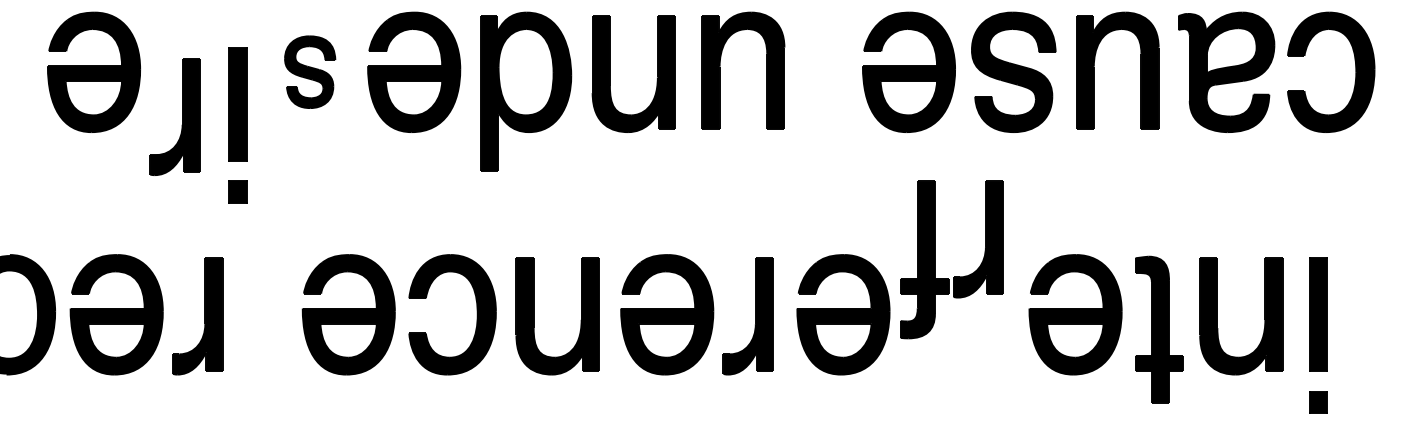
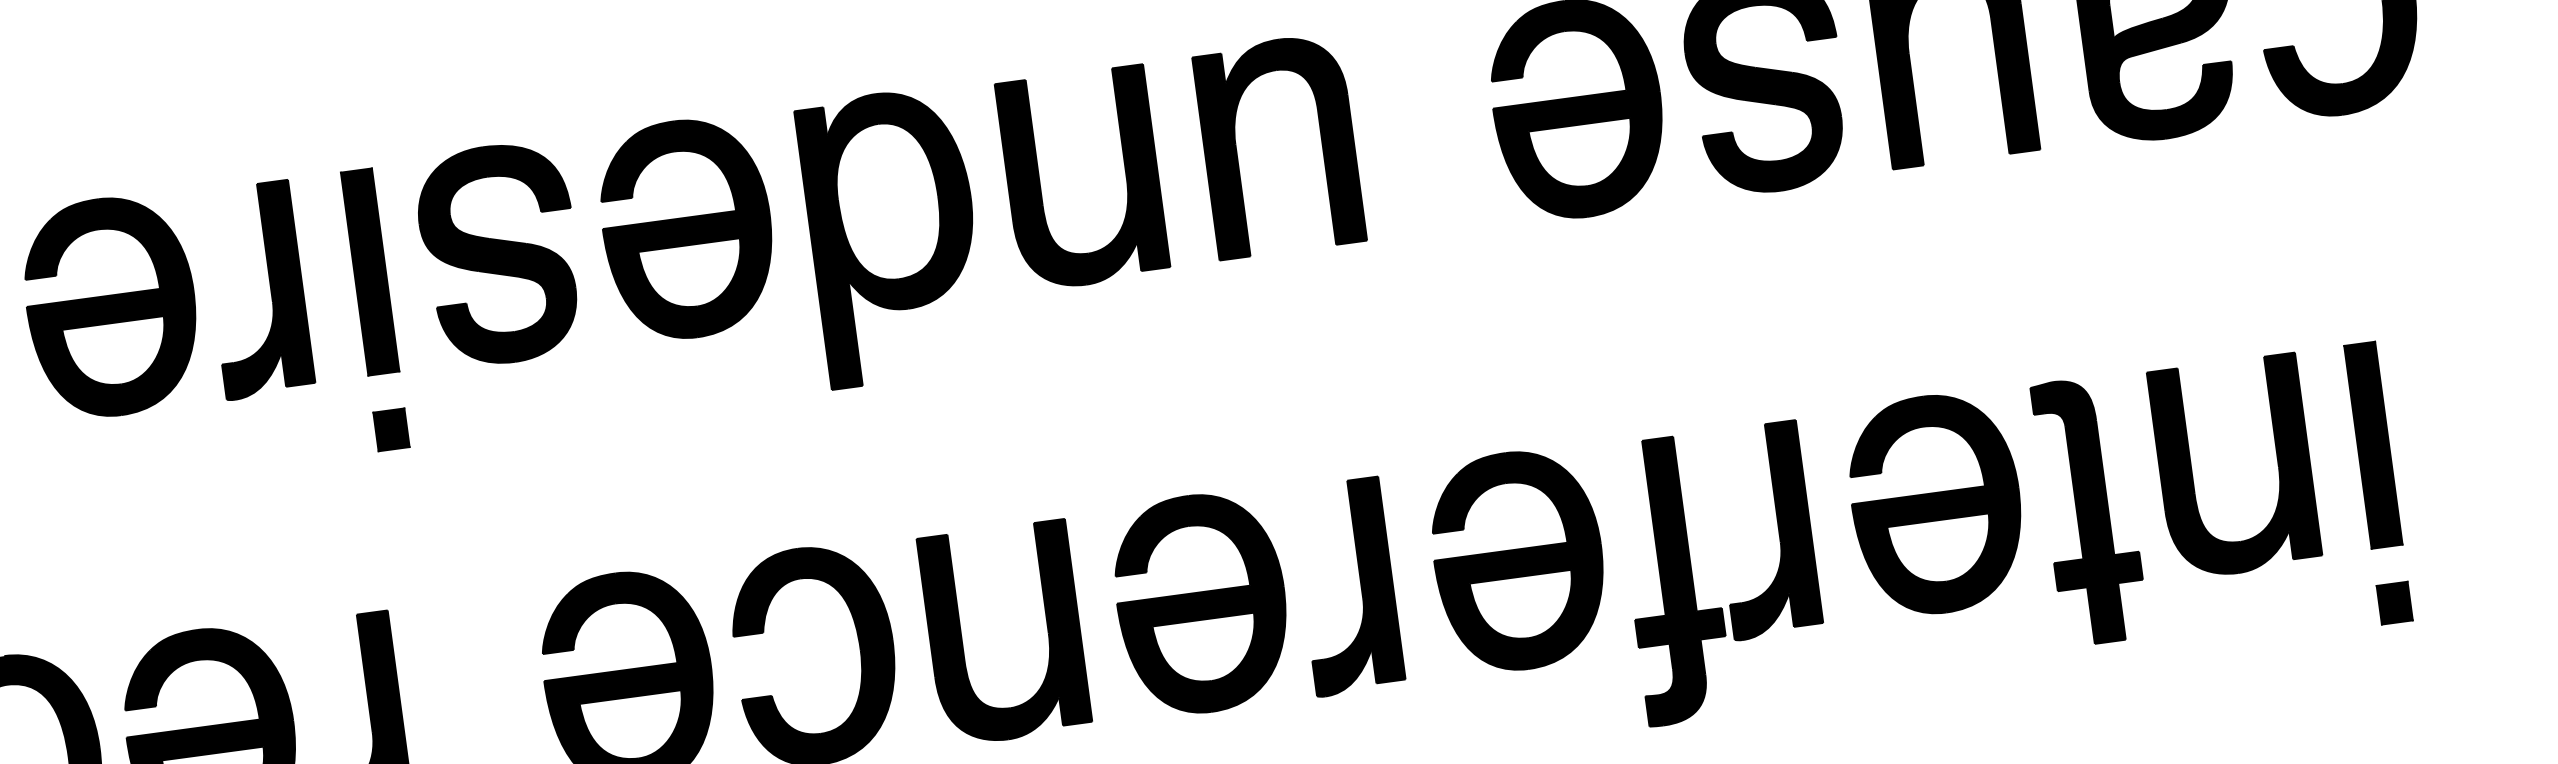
part: (309, 71) -> (498, 252), size x1.67
part: (182, 116) -> (270, 287), moved
part: (237, 125) -> (374, 310), moved
part: (935, 259) -> (1693, 576), moved

